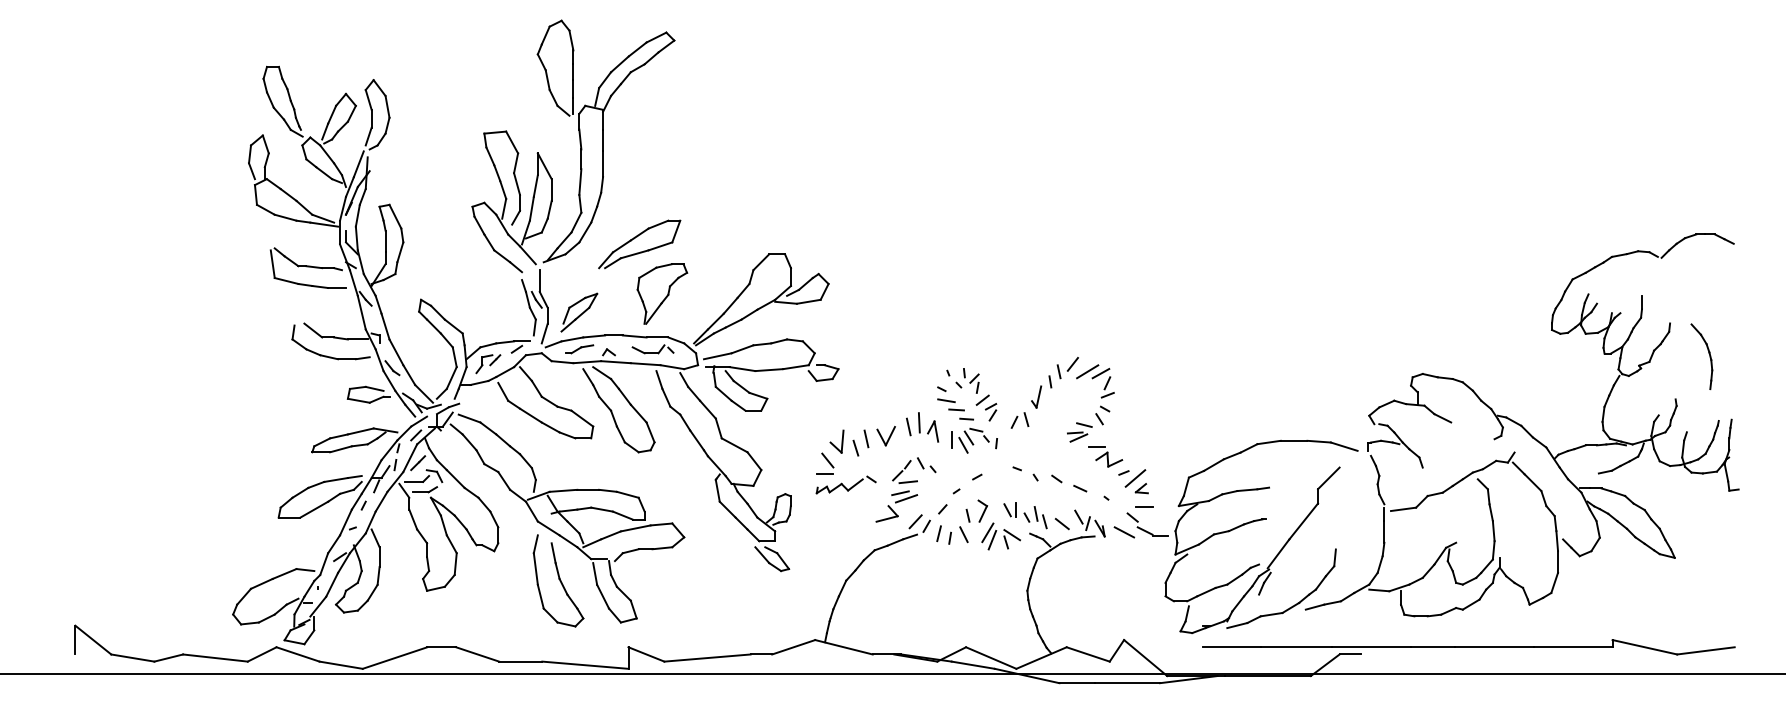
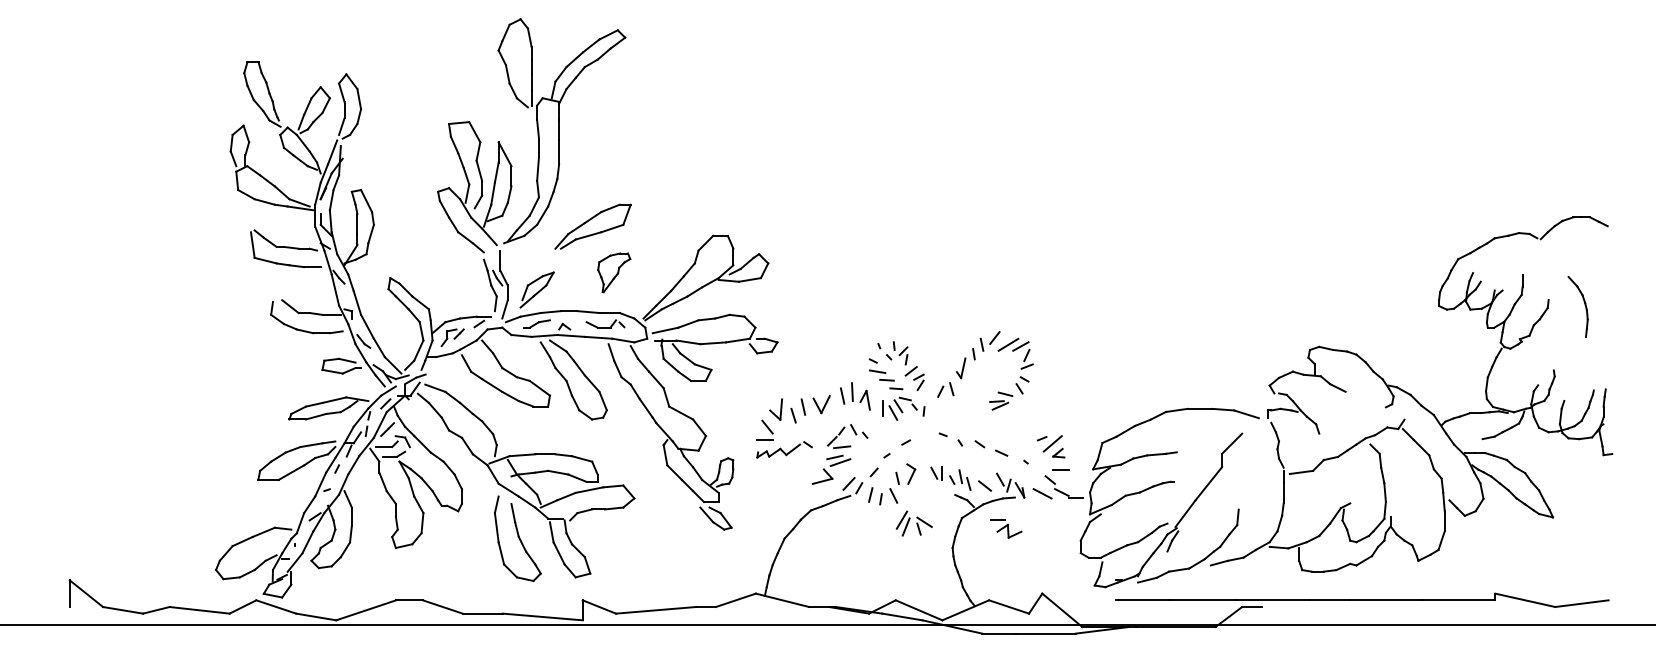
part: (662, 293) -> (614, 272), size x0.7
part: (1708, 355) -> (1584, 305), moved
part: (1105, 456) -> (1006, 528), moved
part: (1000, 536) -> (913, 523), moved

